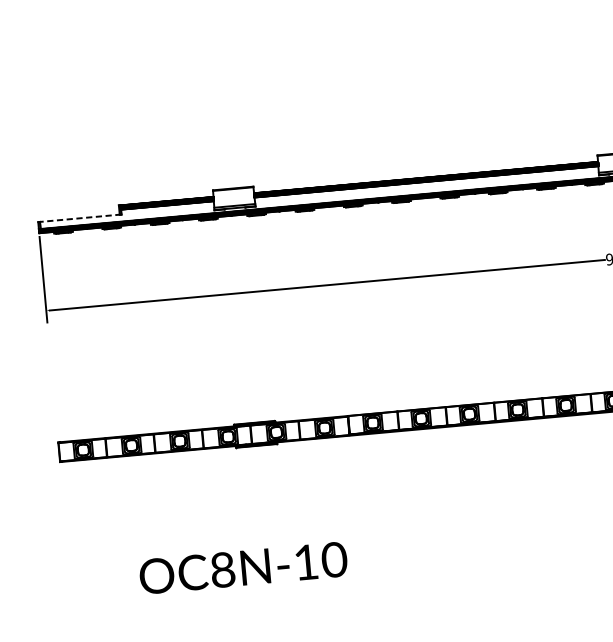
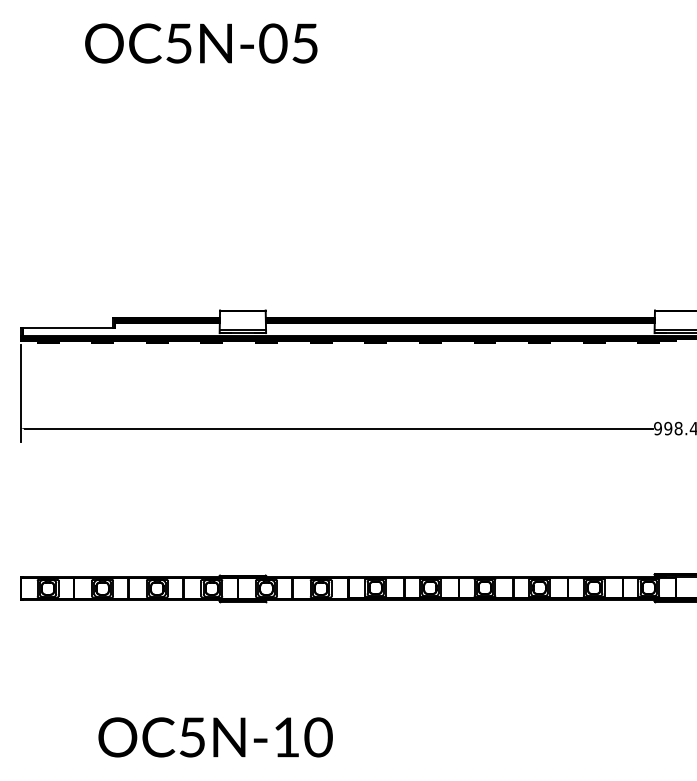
line: (80, 218) -> (68, 328), dashed -> solid
text: (223, 570) -> (192, 737), OC8N-10 -> OC5N-10

